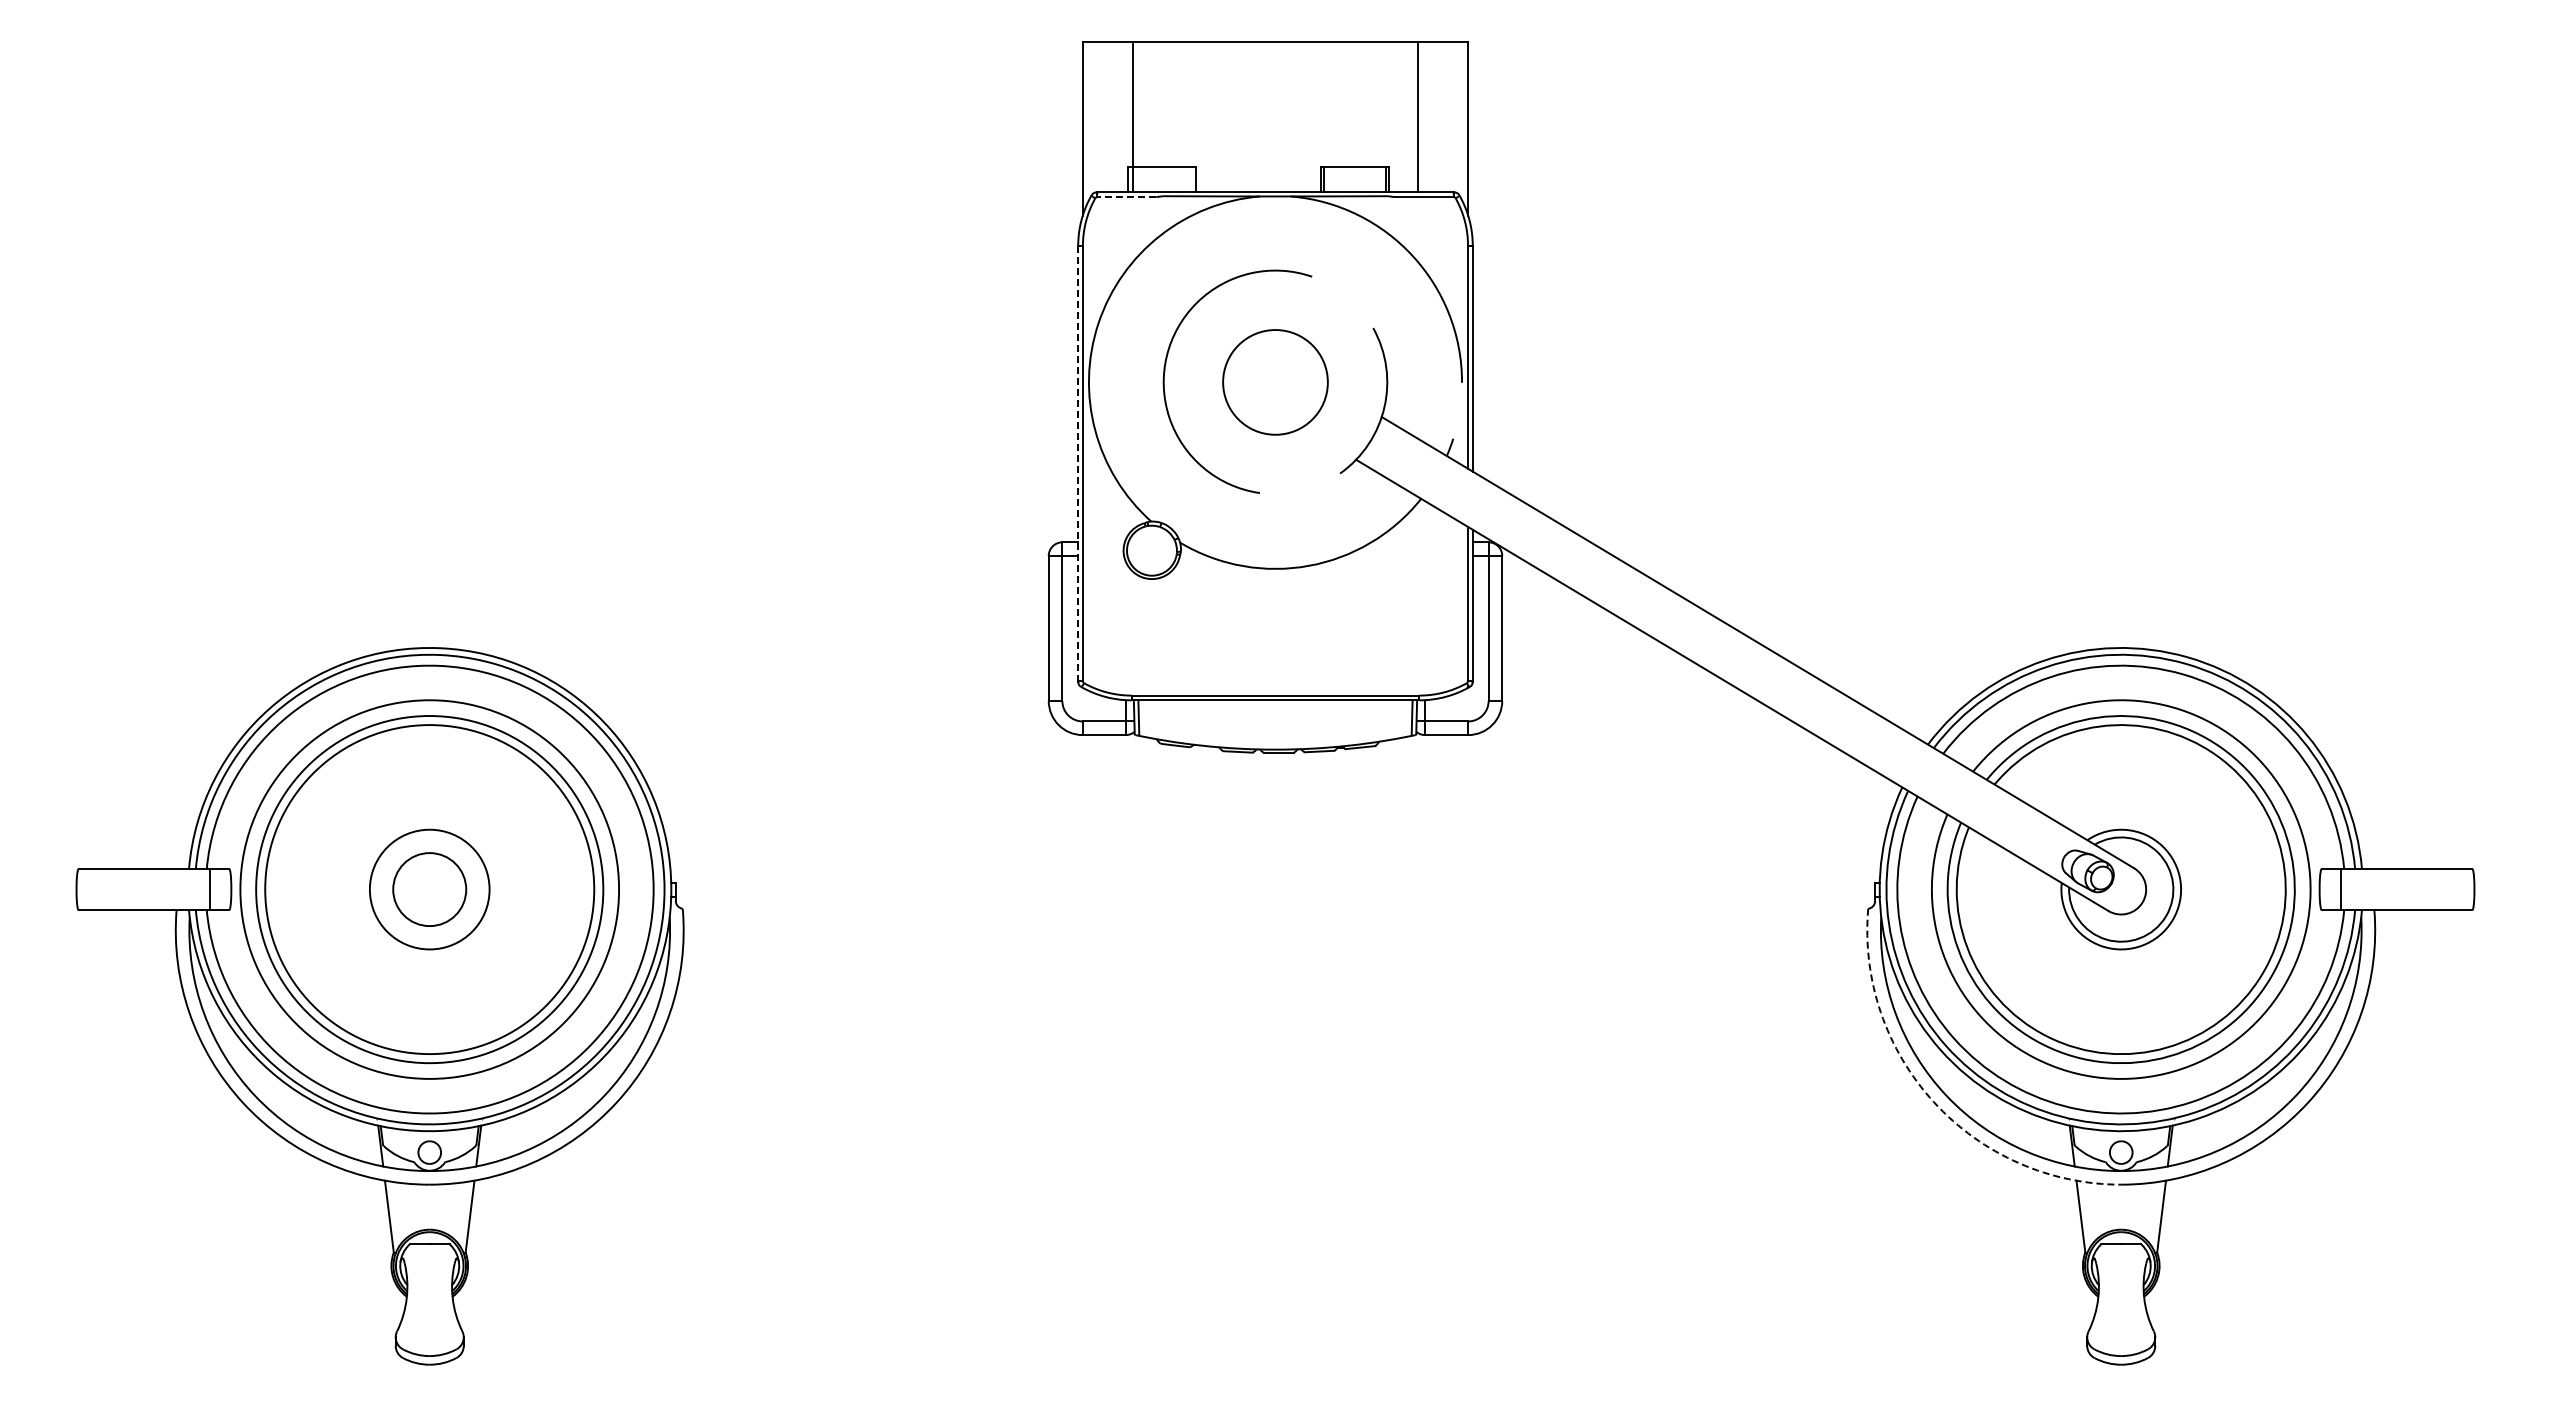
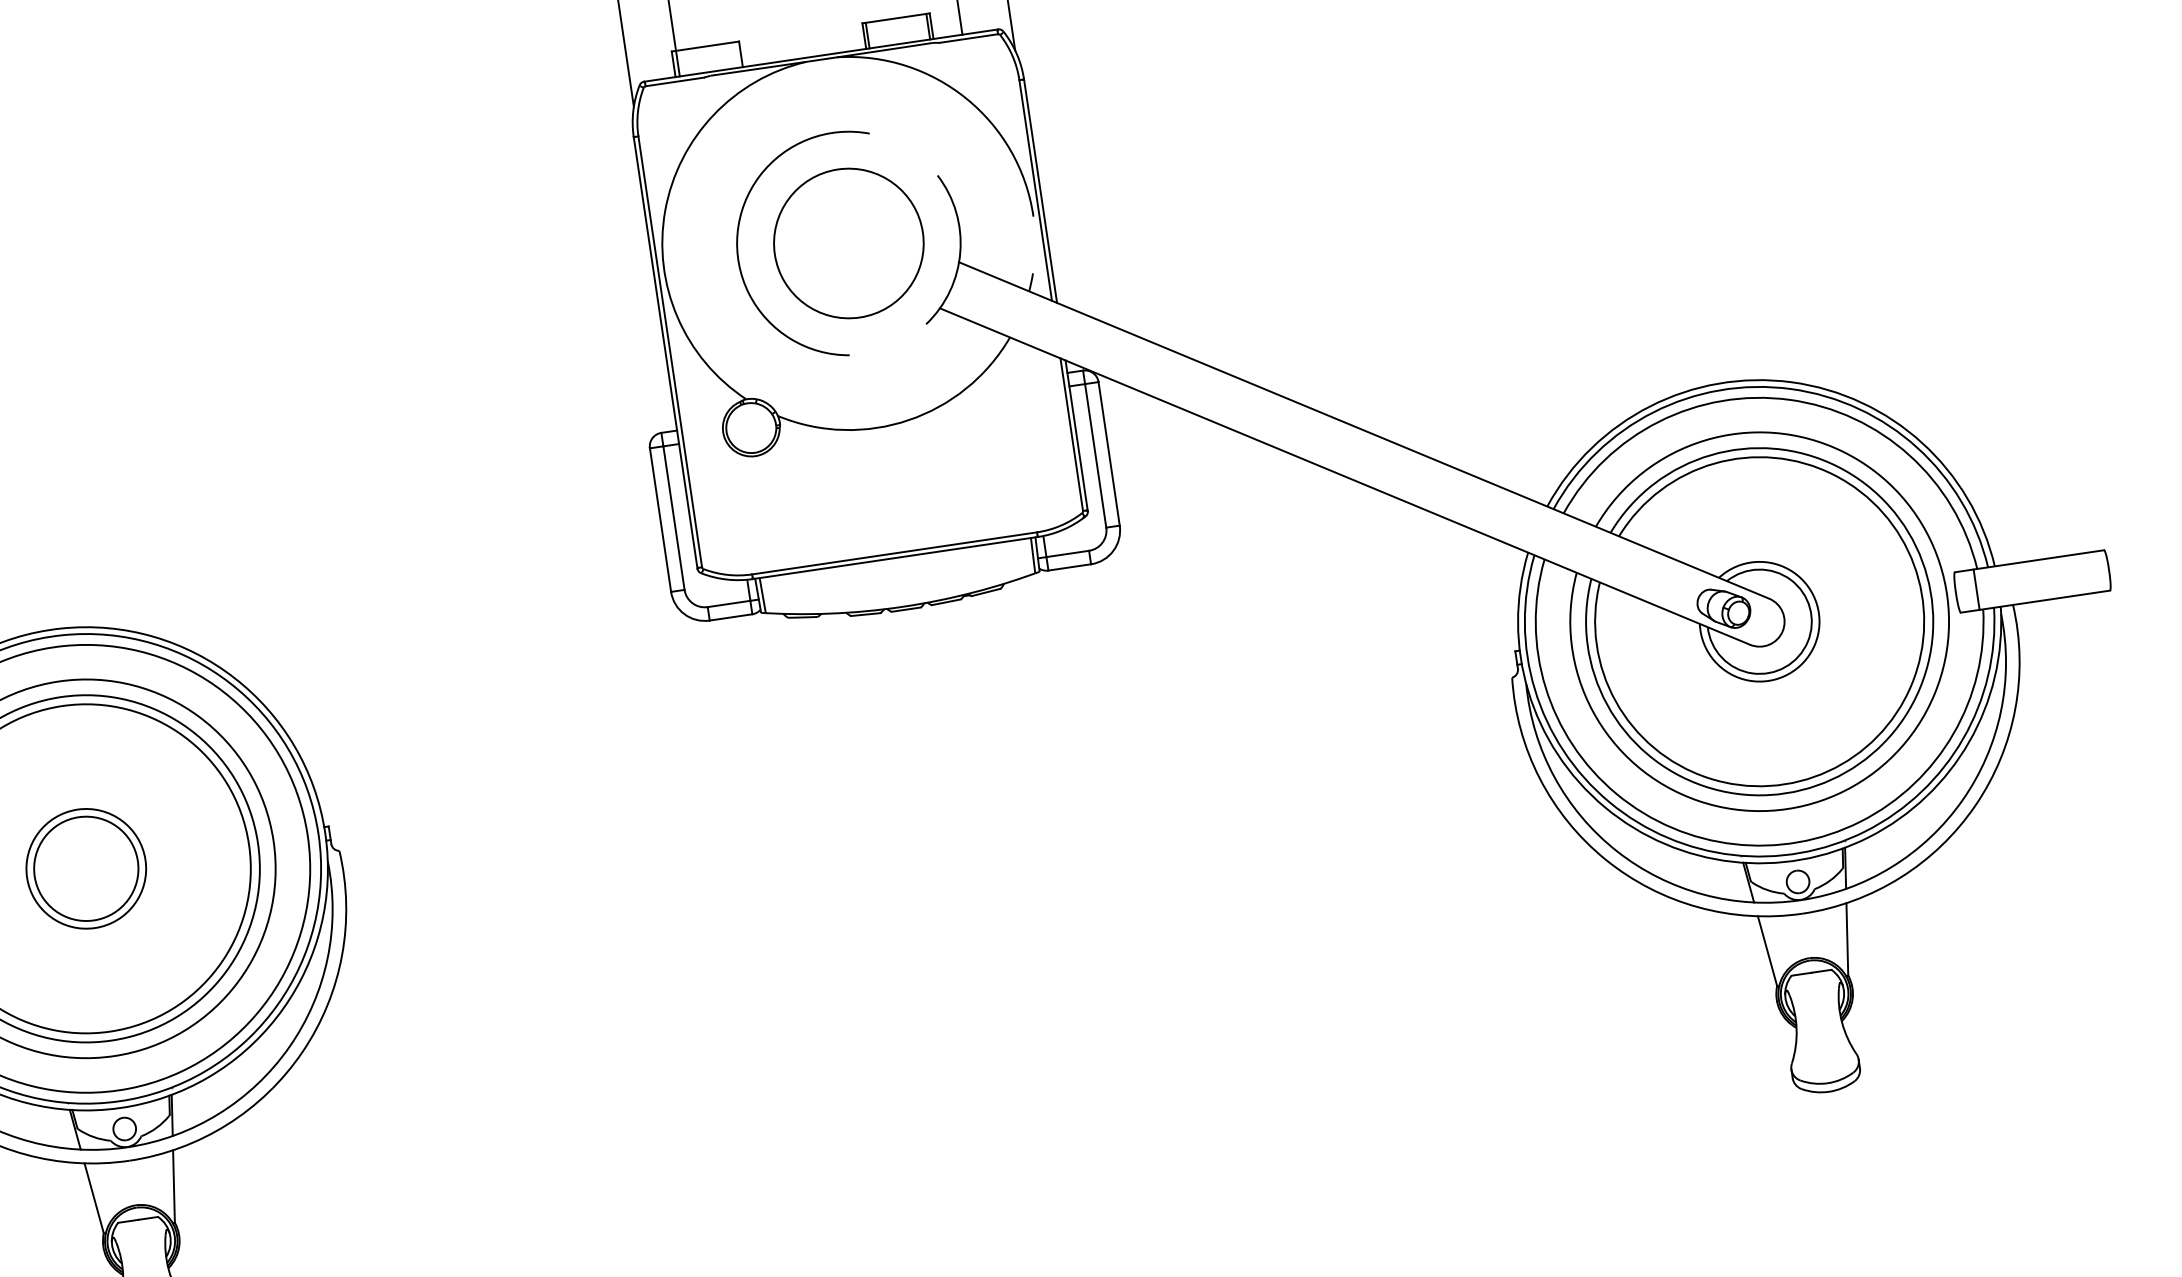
line: (1126, 197) -> (674, 82), dashed -> solid
circle: (1275, 382) -> (848, 243), size x1.43
line: (1078, 463) -> (665, 352), dashed -> solid
circle: (429, 889) -> (86, 868), size x1.43
arc: (1934, 1102) -> (1606, 859), dashed -> solid

